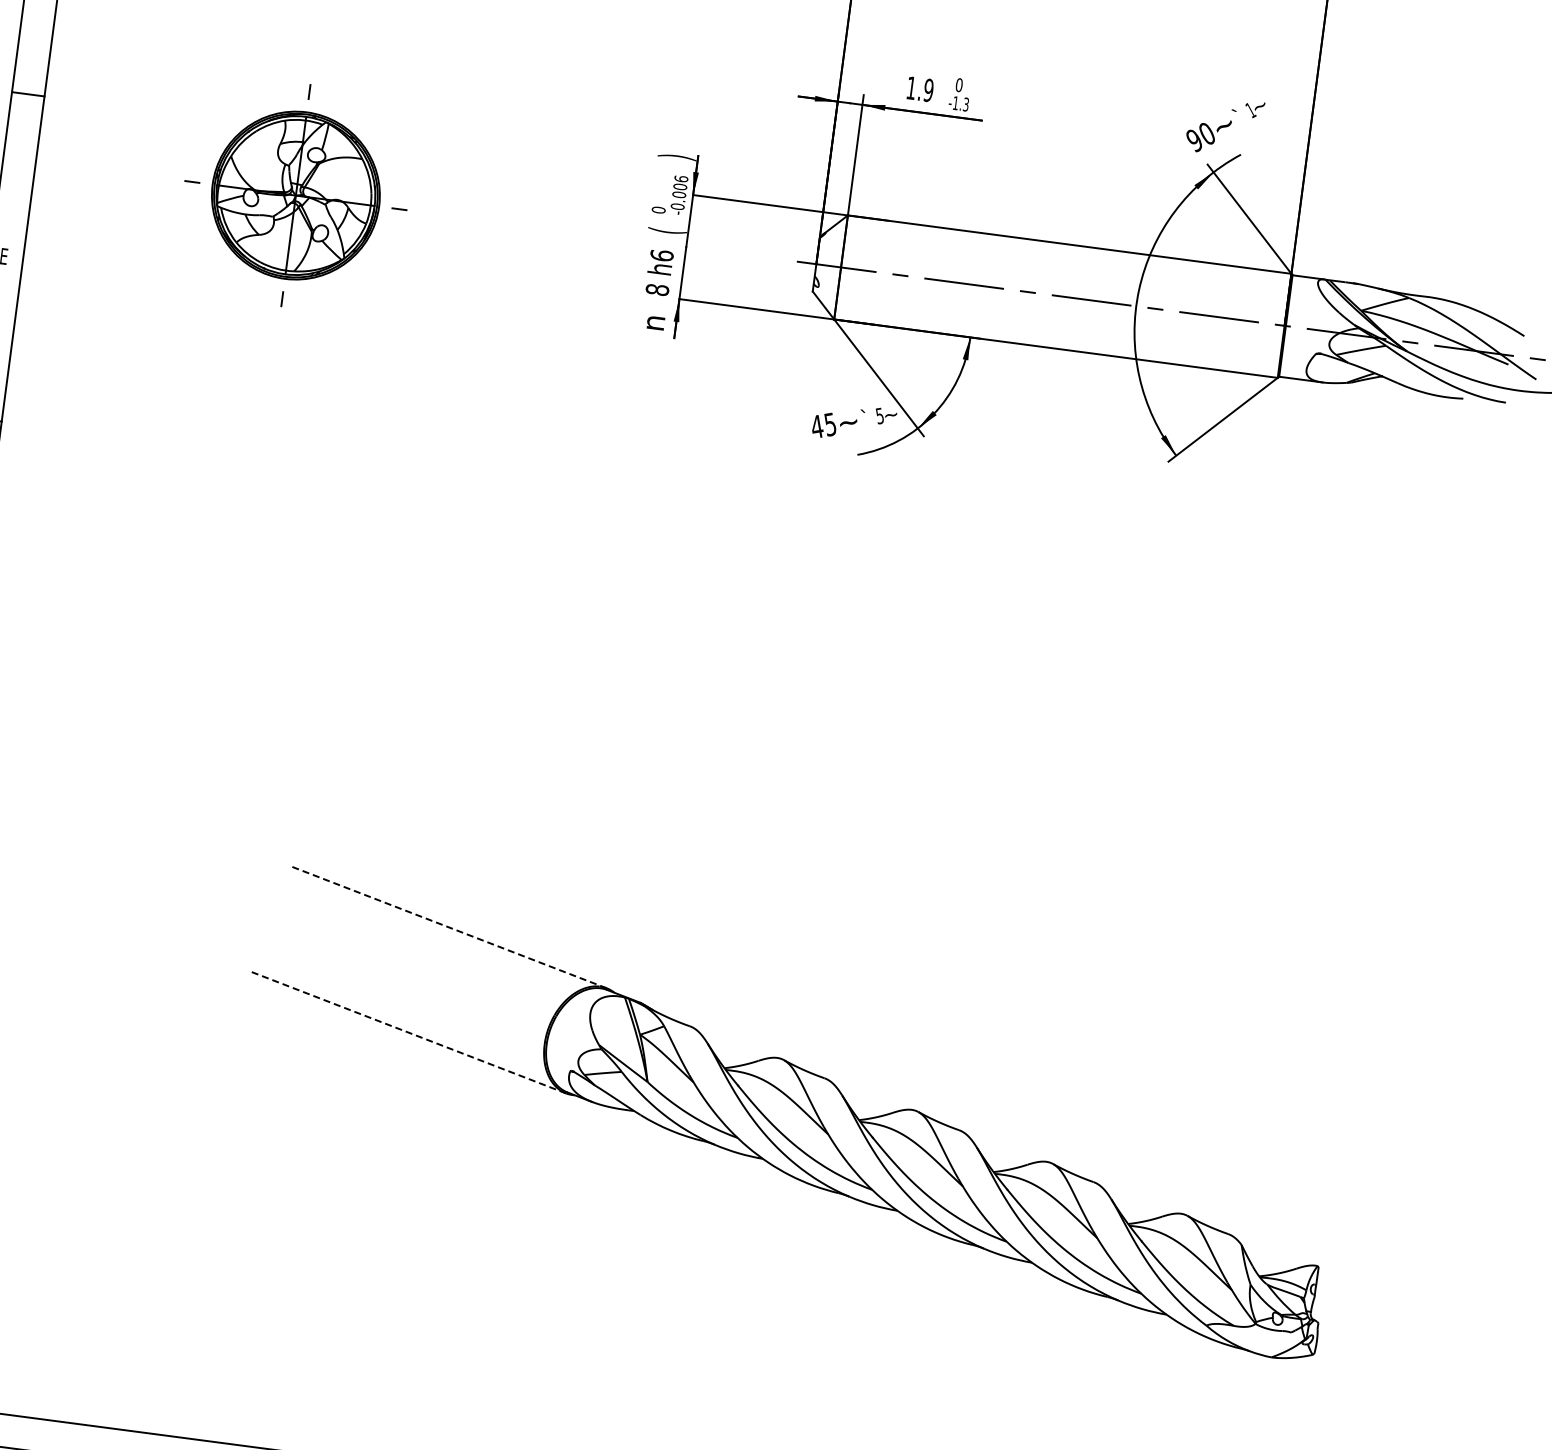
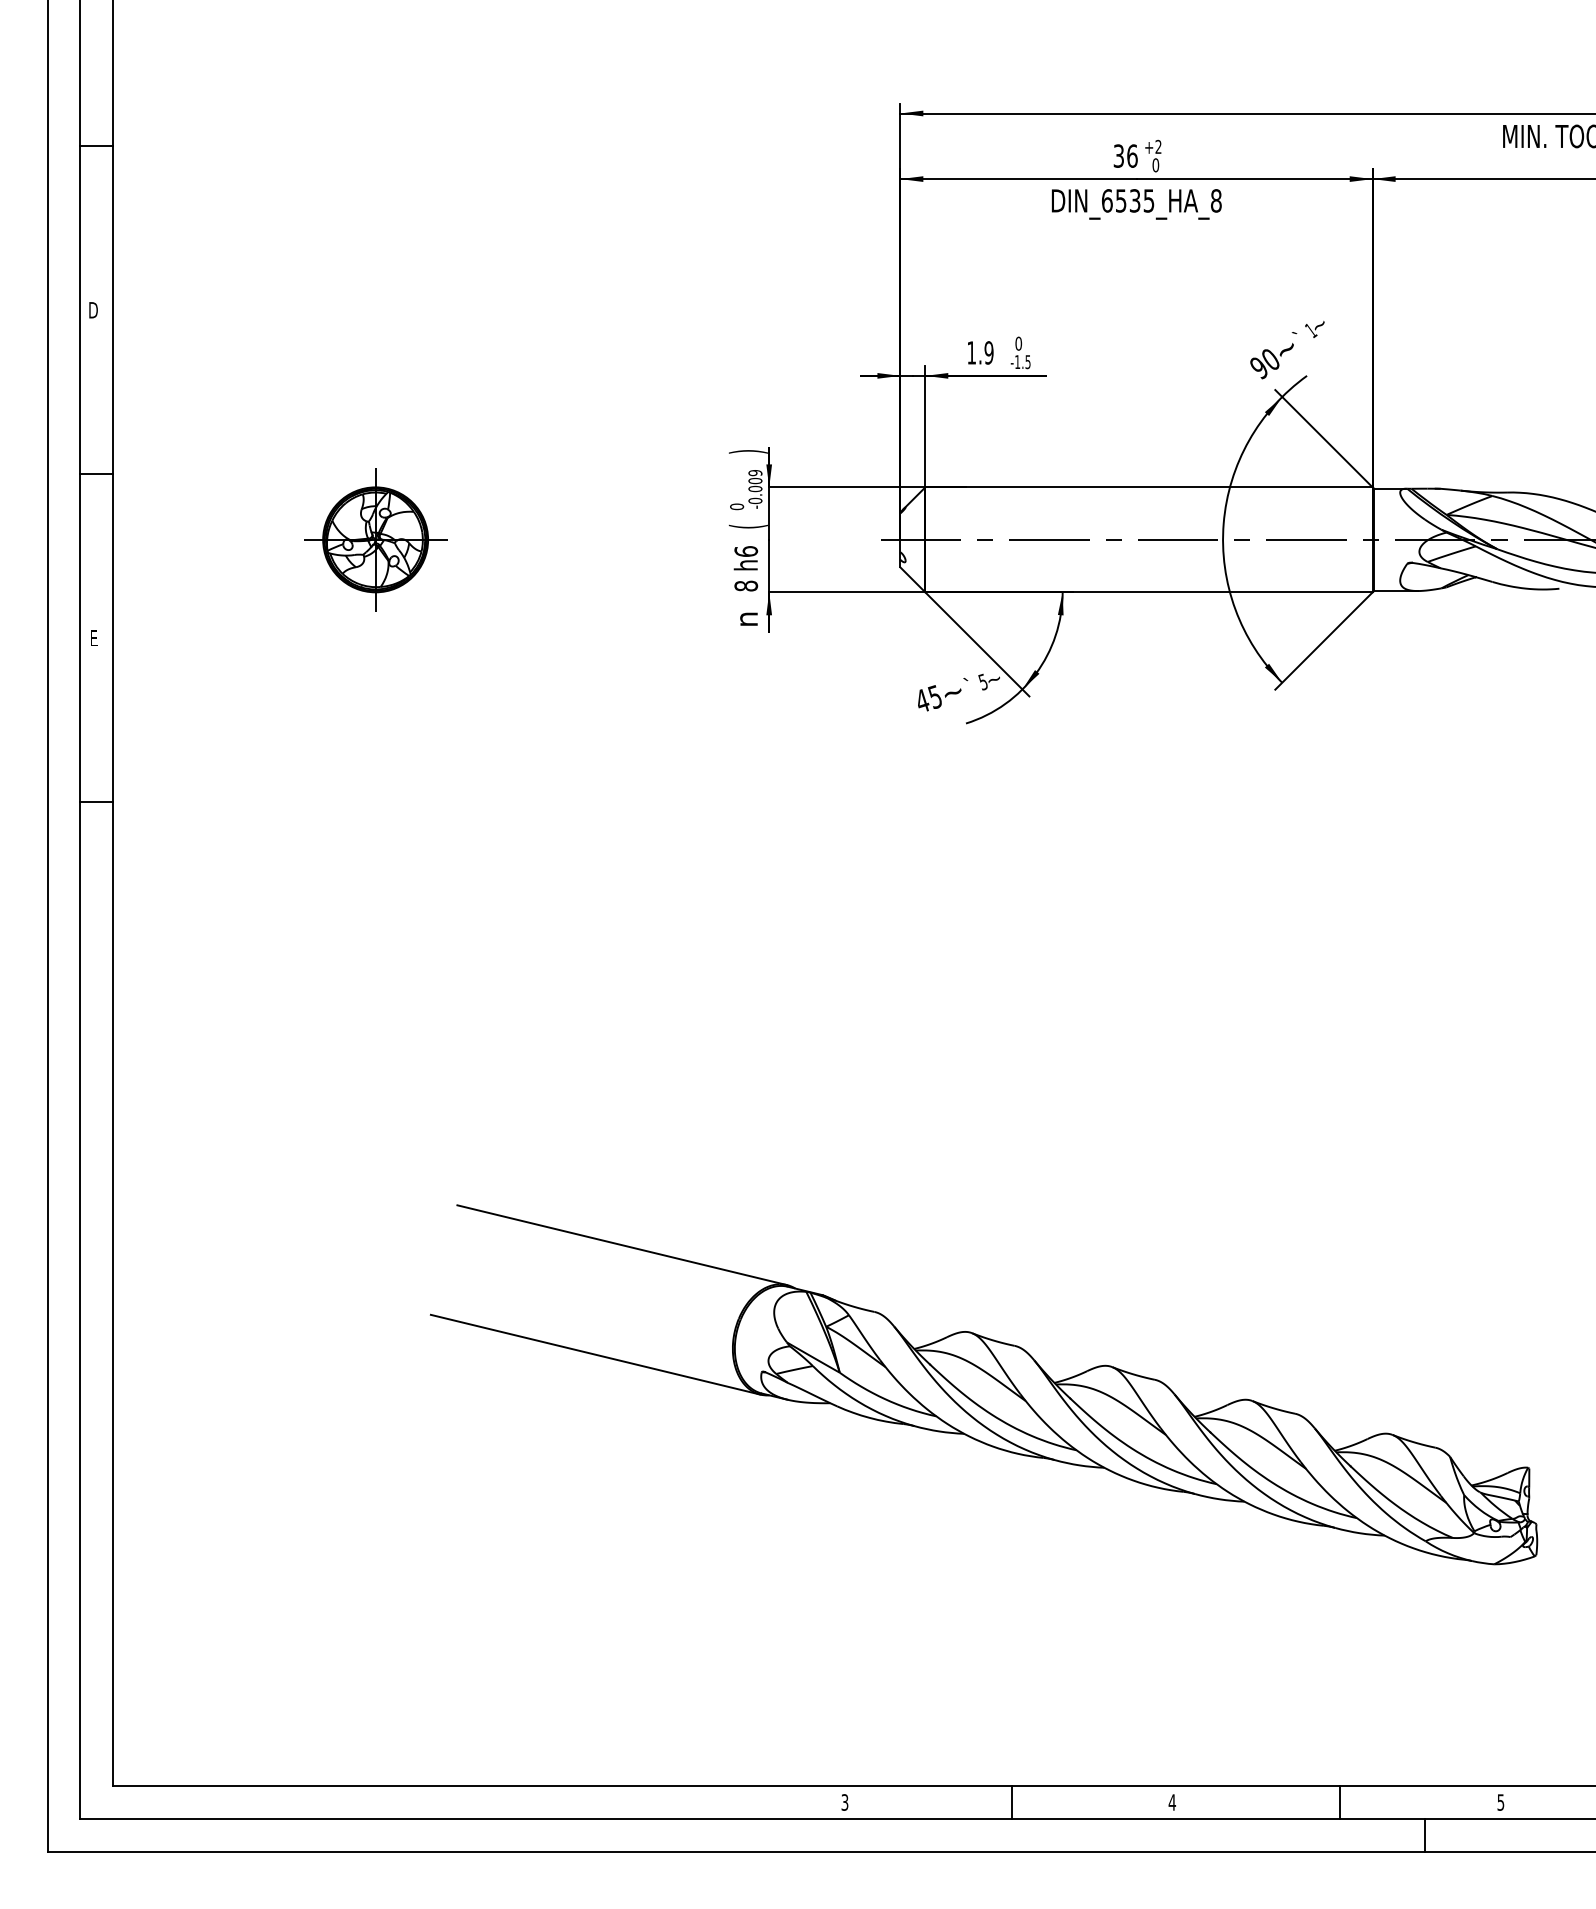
text: (965, 103) -> (1027, 361), -1.3 -> -1.5
text: (681, 178) -> (755, 472), -0.006 -> -0.009
part: (296, 195) -> (375, 539), size x0.62
line: (448, 927) -> (622, 1245), dashed -> solid
line: (407, 1032) -> (595, 1354), dashed -> solid

